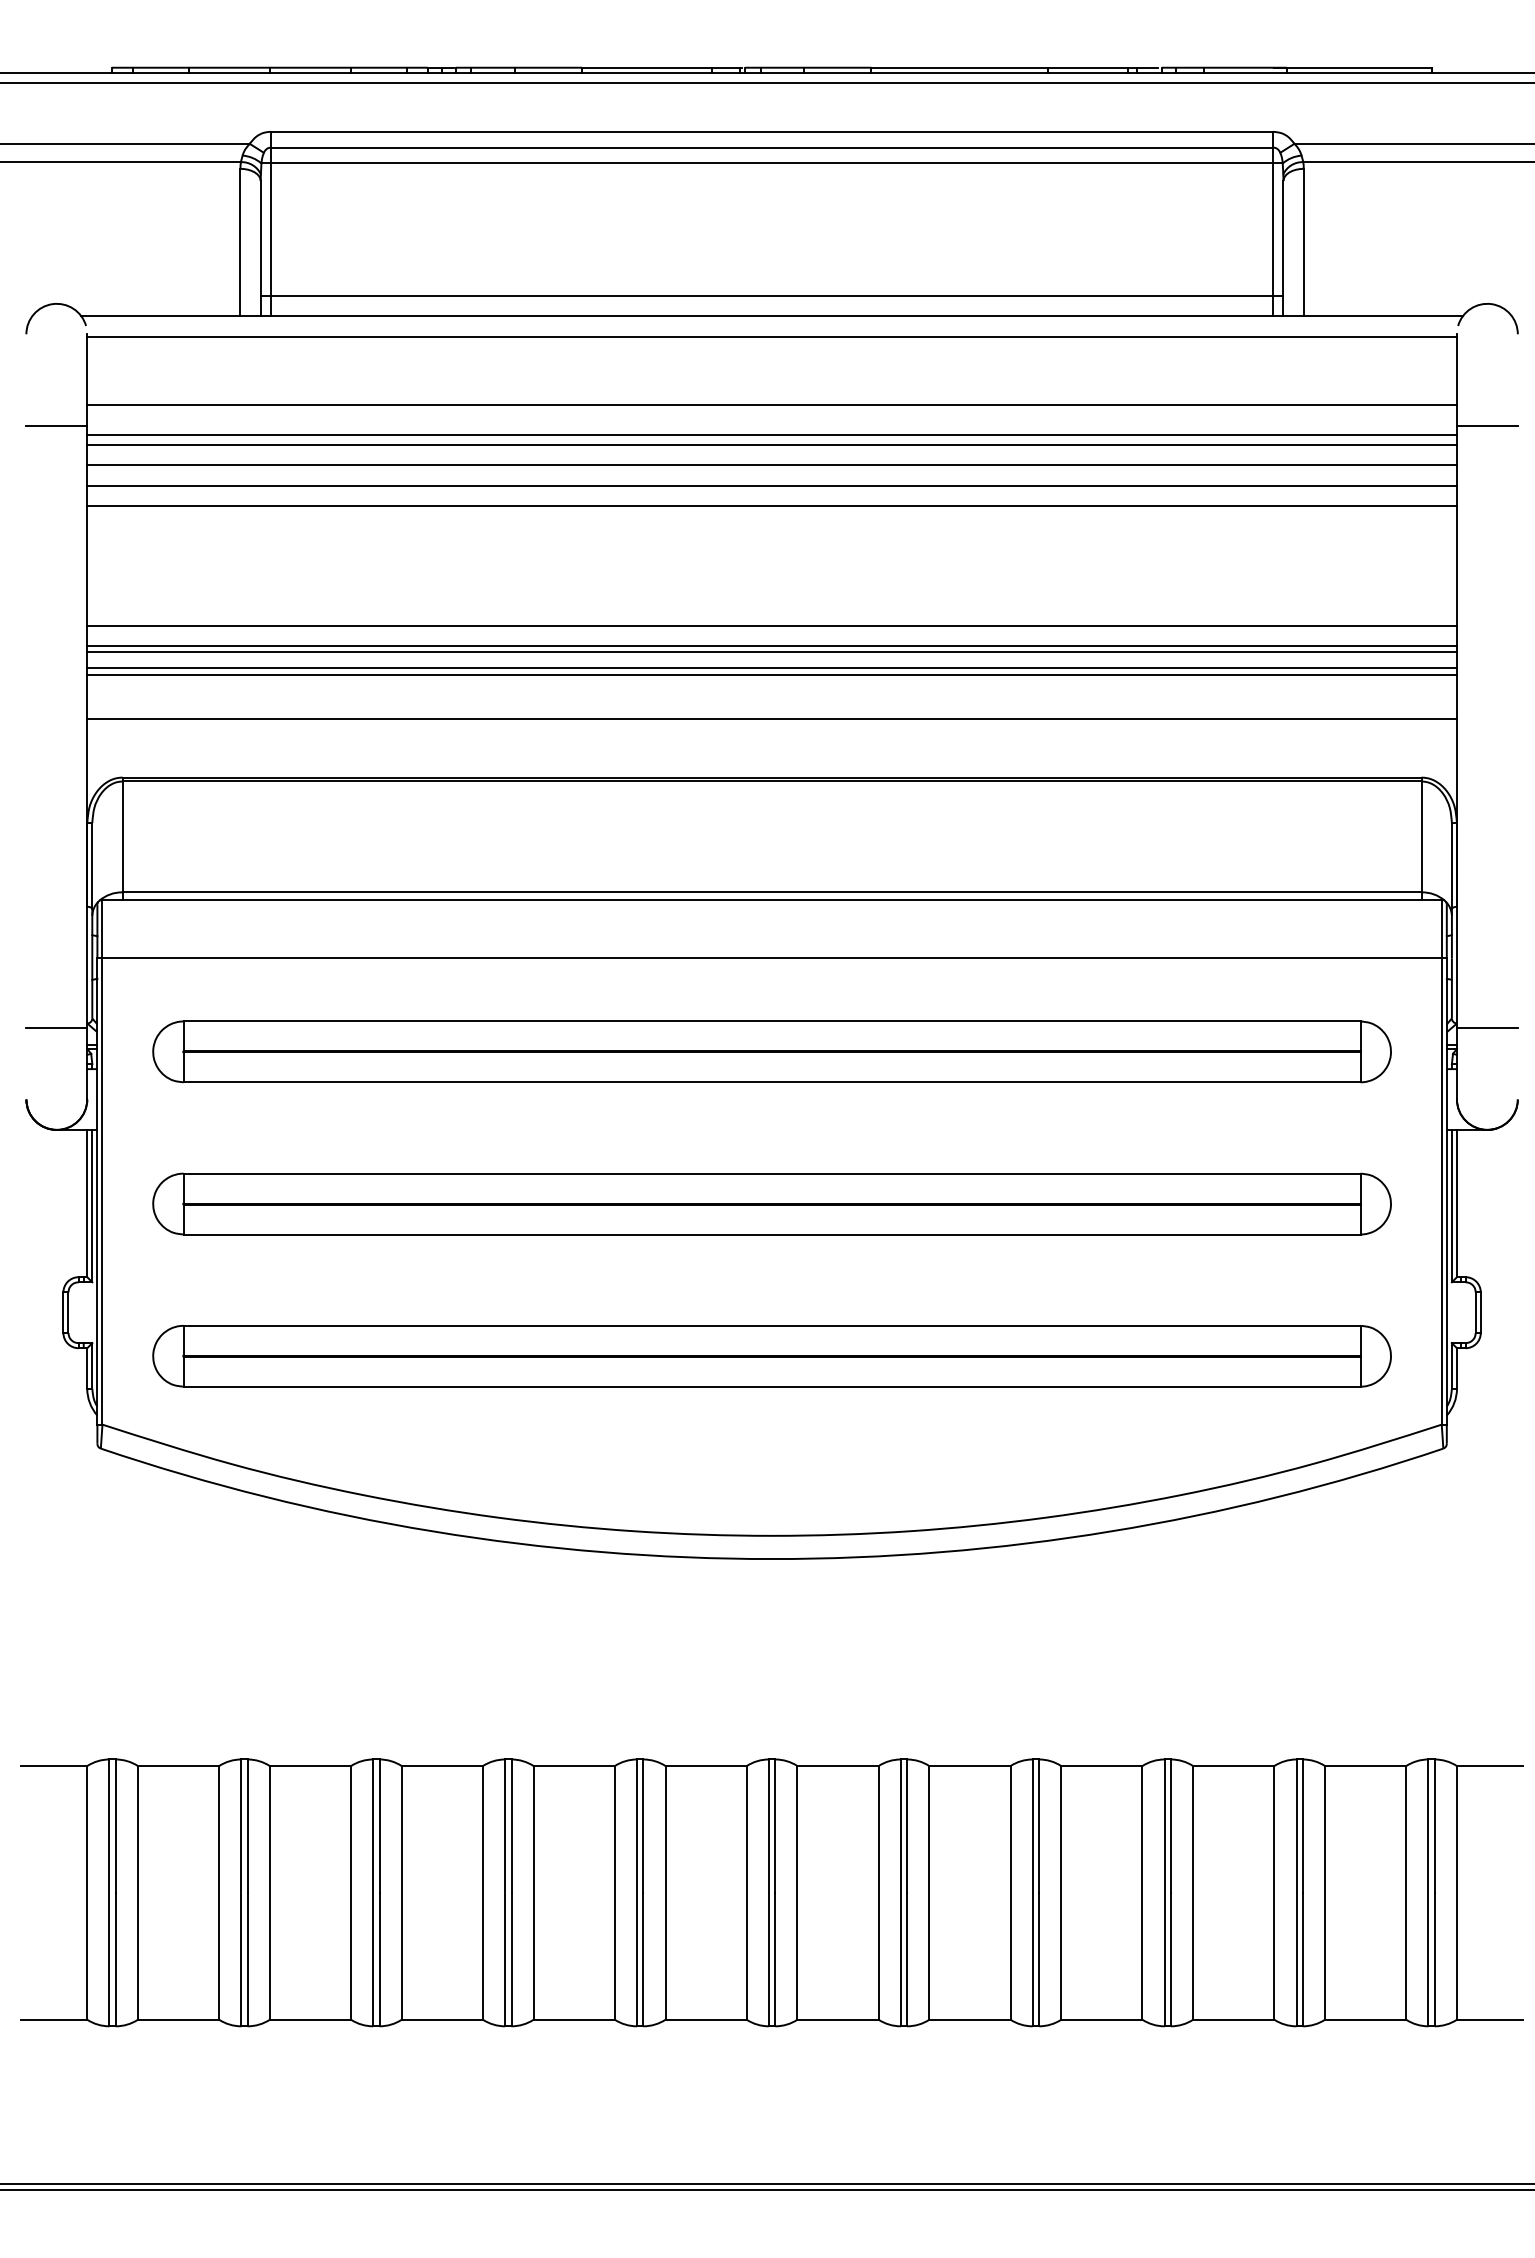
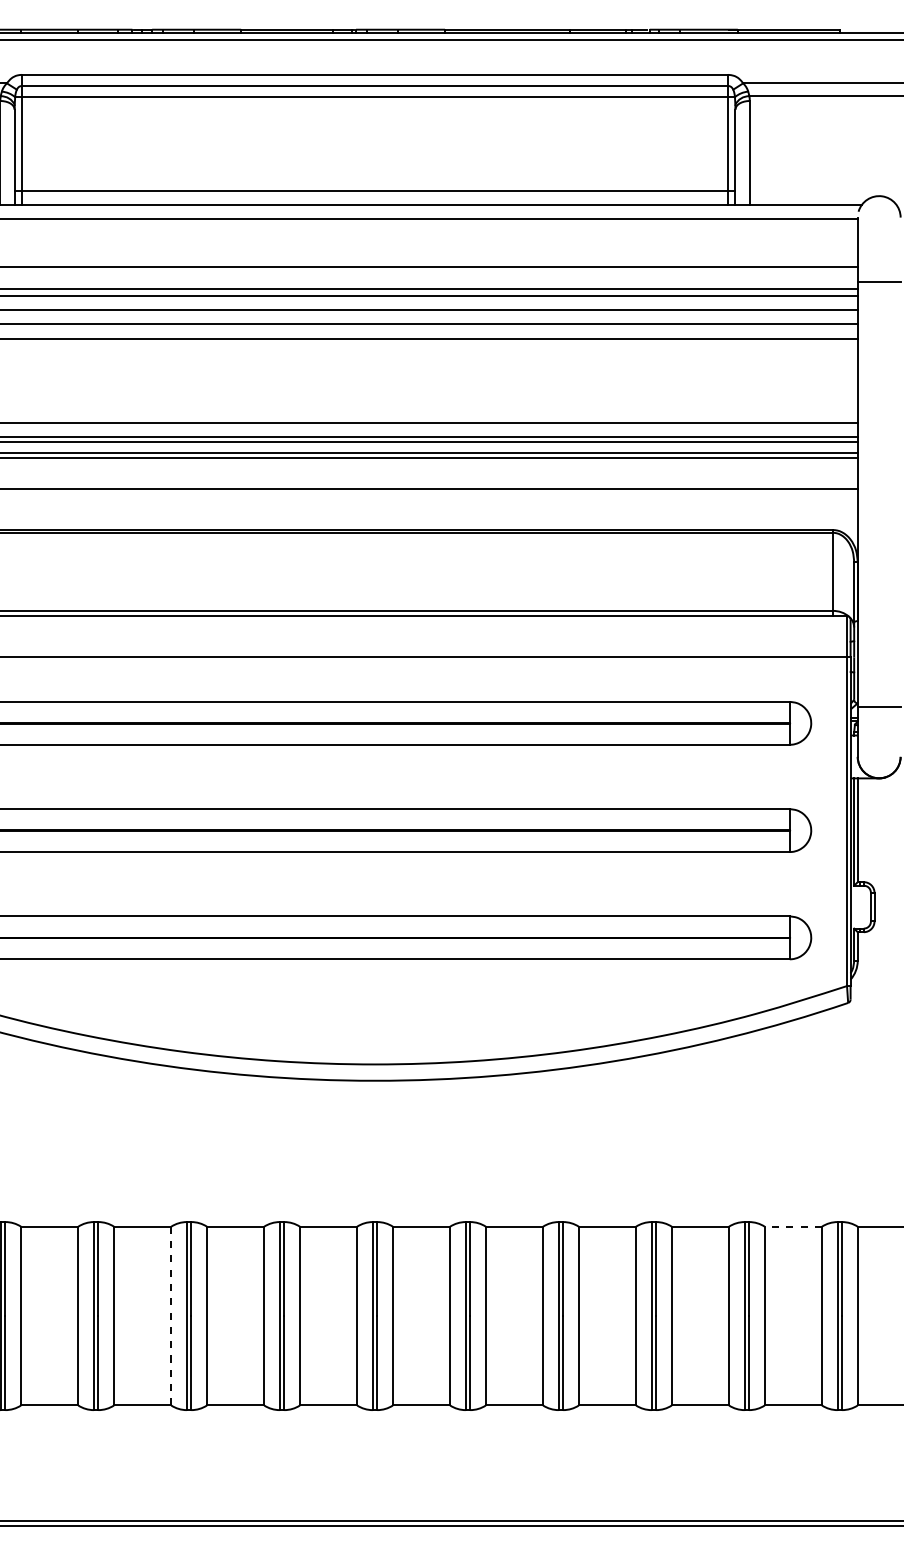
line: (1365, 1766) -> (793, 1227), solid -> dashed
line: (482, 1892) -> (170, 1315), solid -> dashed

